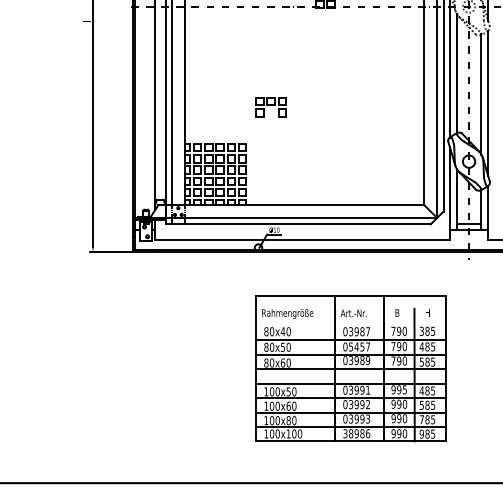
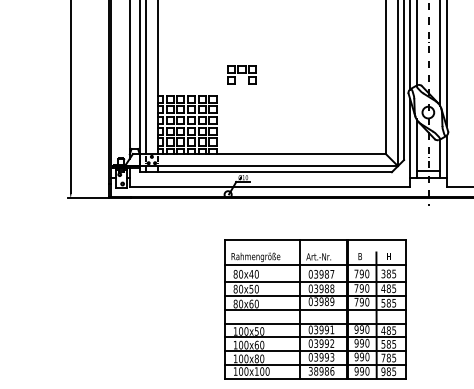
part: (270, 107) -> (241, 75), moved
line: (350, 321) -> (315, 264), added
text: (359, 346) -> (324, 288), 05457 -> 03988
text: (404, 389) -> (366, 329), 995 -> 990

